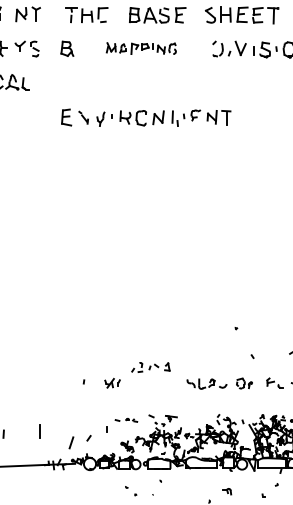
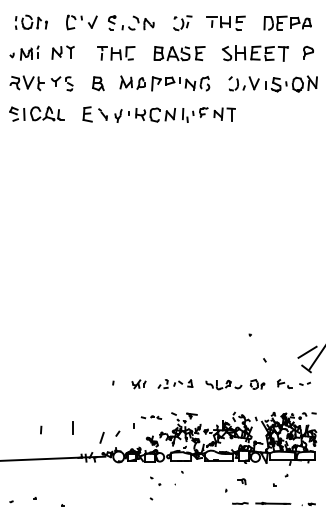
part: (140, 48) -> (164, 83), size x1.43
part: (145, 117) -> (158, 114), moved
part: (150, 367) -> (175, 384), moved

